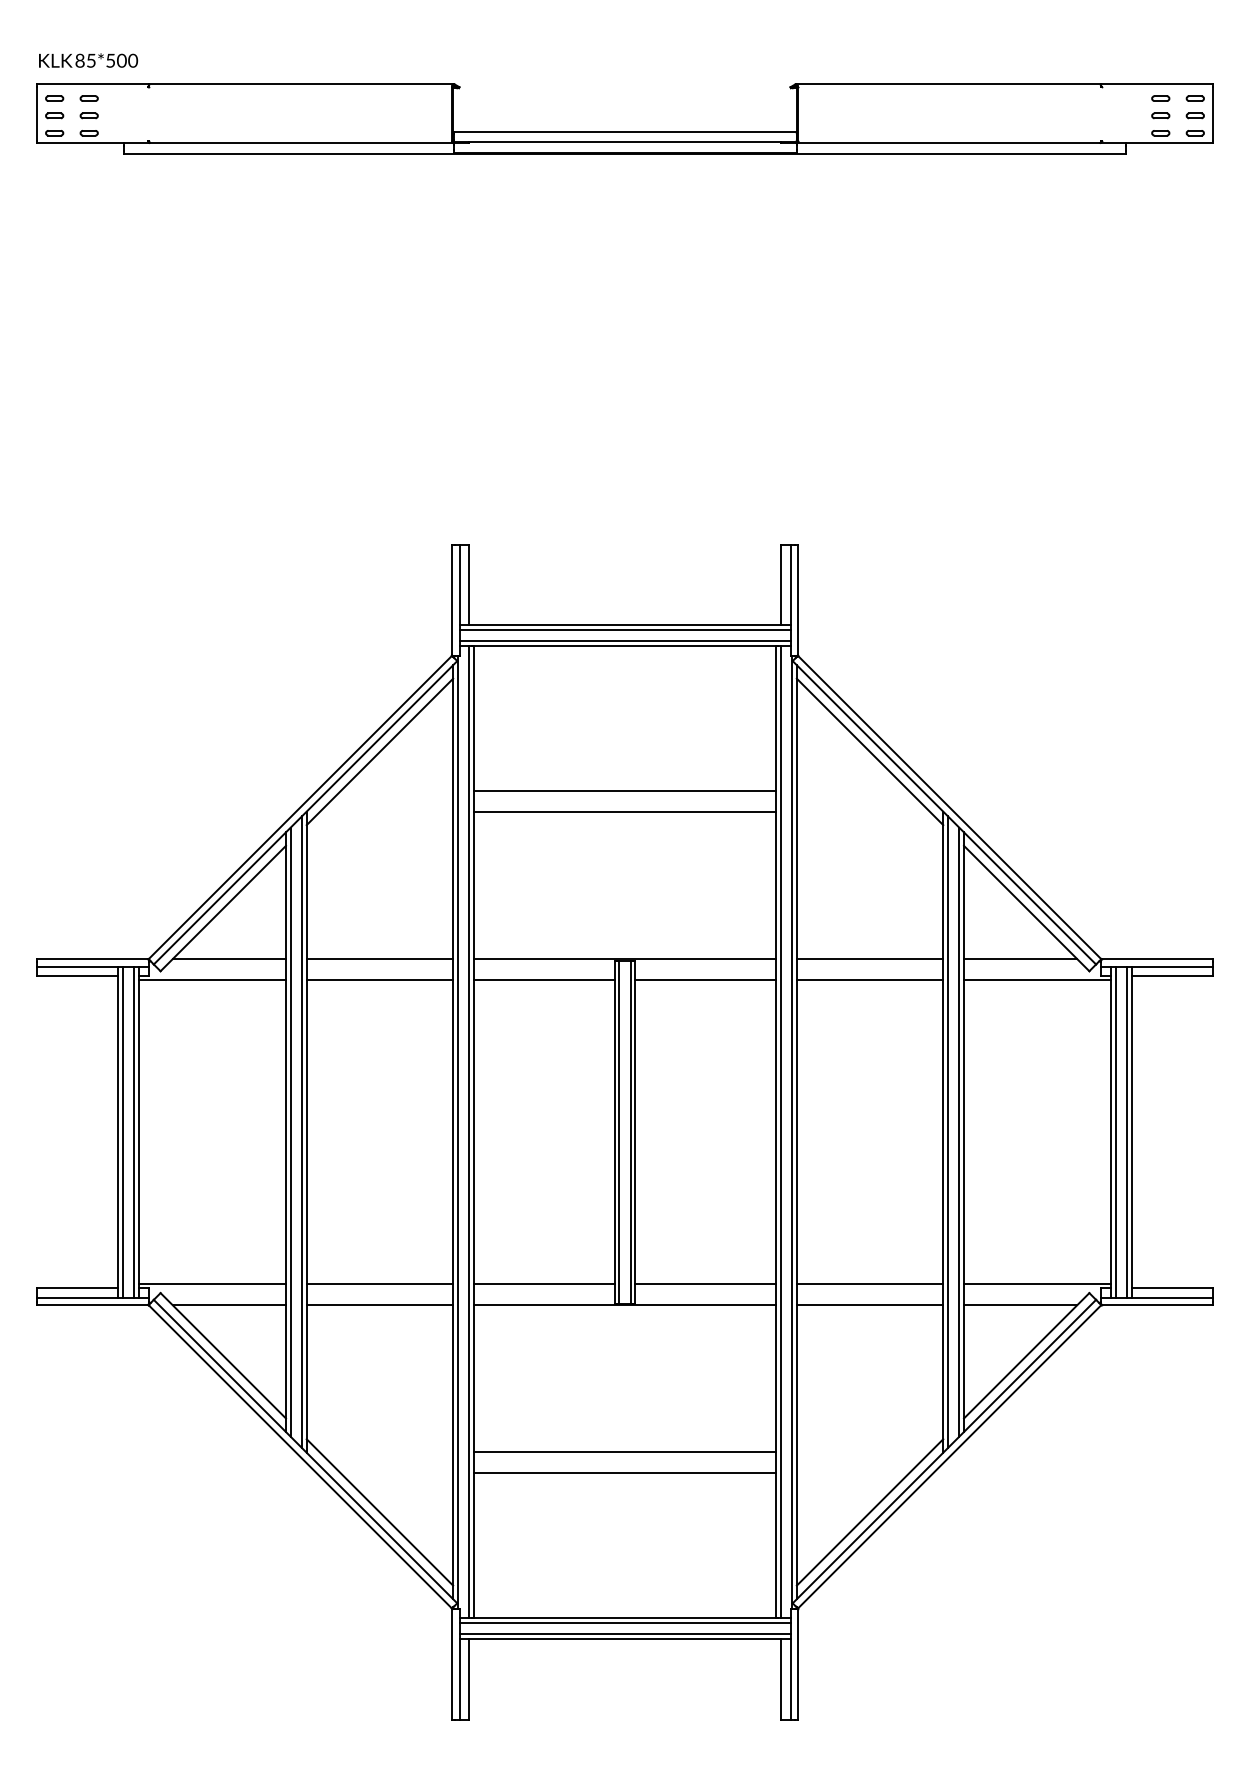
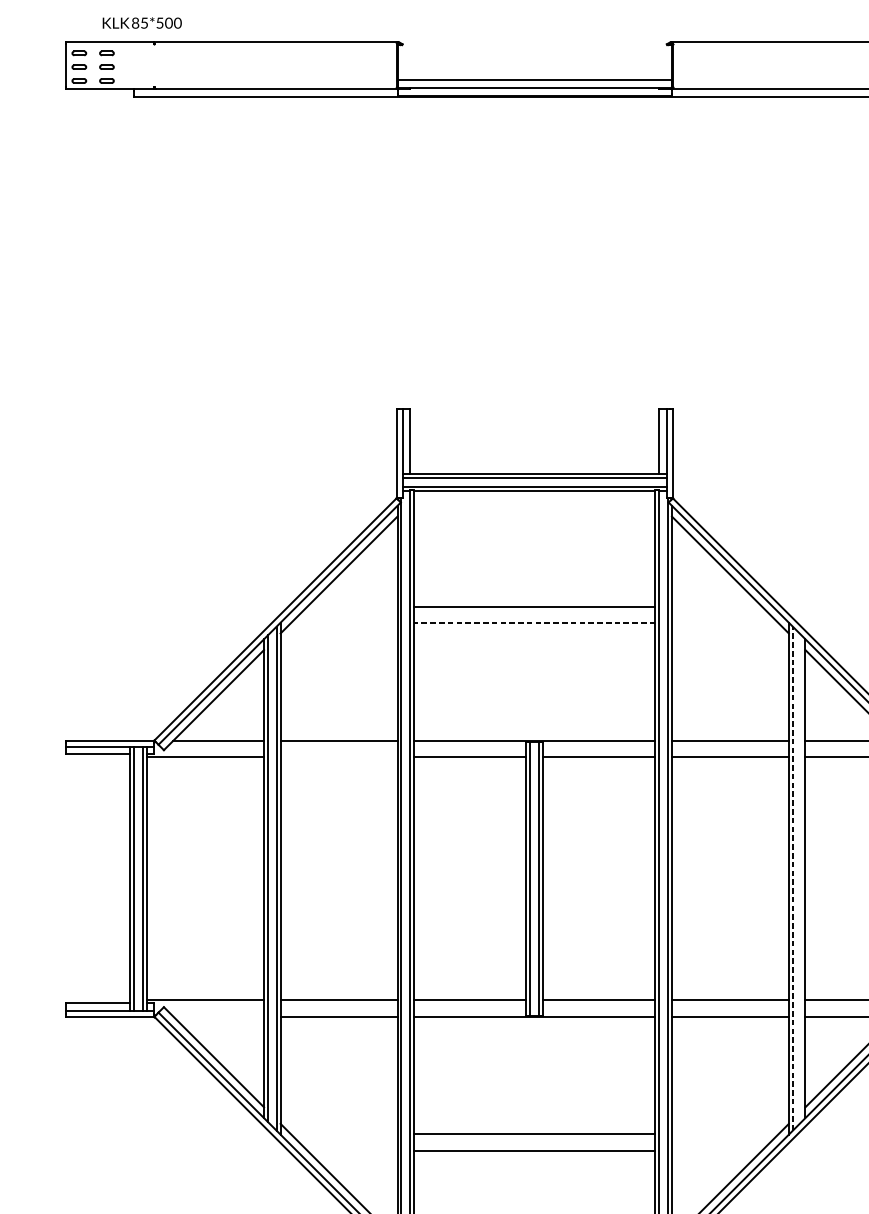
text: (88, 60) -> (142, 22), moved
line: (624, 812) -> (534, 623), solid -> dashed
line: (379, 980) -> (338, 757), removed
line: (959, 1131) -> (801, 878), removed
line: (948, 1132) -> (793, 878), solid -> dashed
line: (228, 1305) -> (218, 1017), removed

